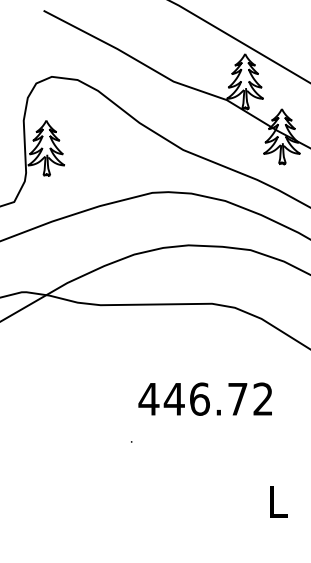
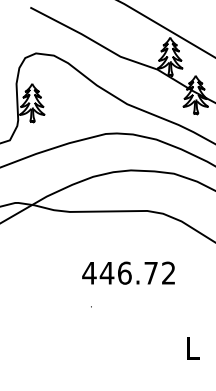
text: (205, 398) -> (128, 272), moved

